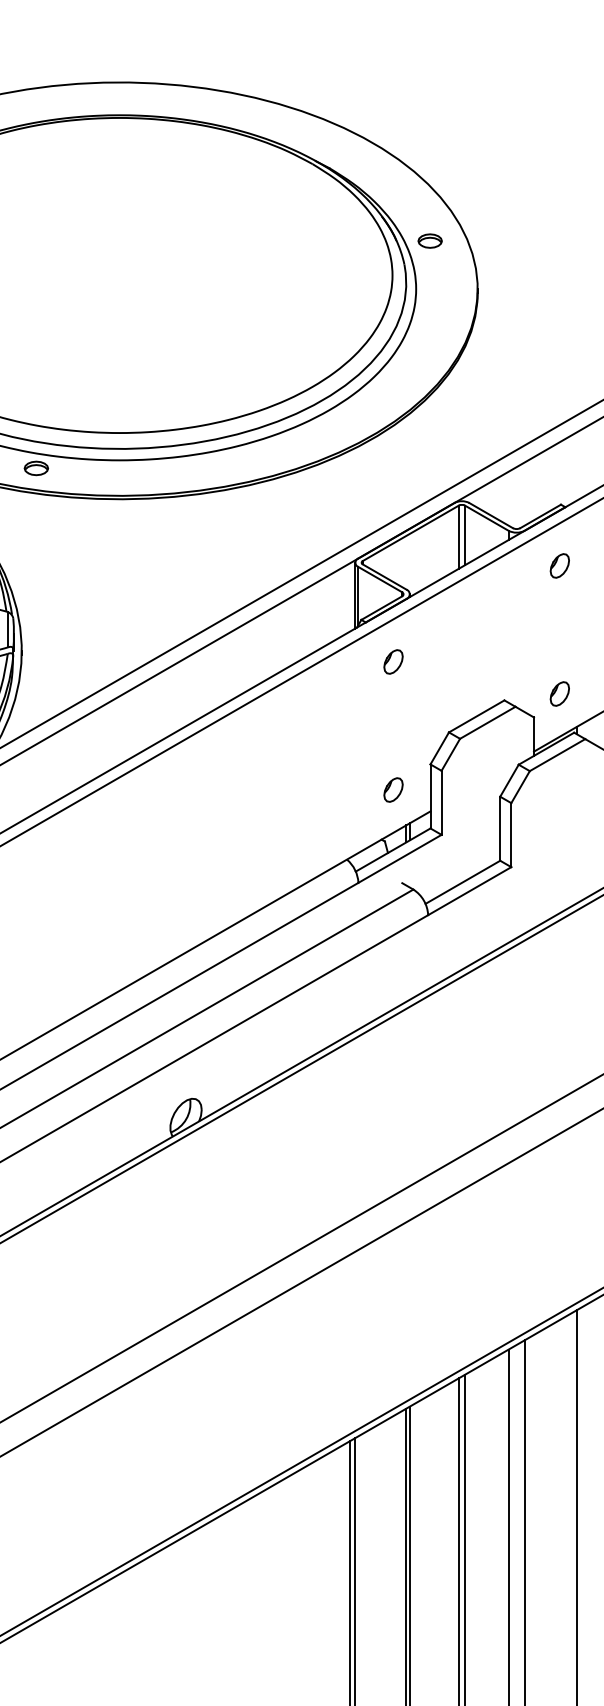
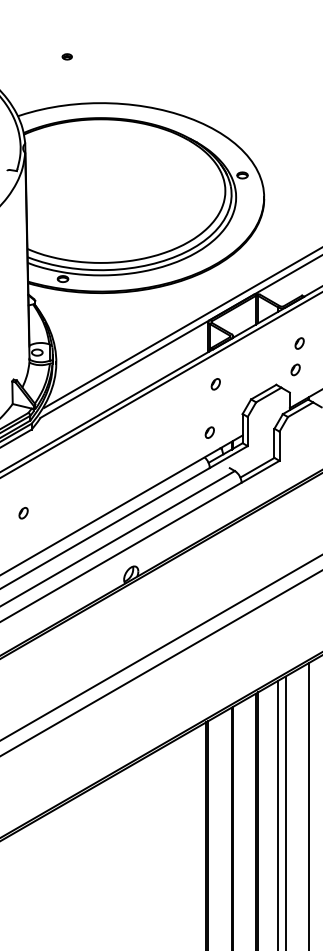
part: (559, 565) -> (299, 343), moved
part: (392, 662) -> (215, 384), moved
part: (559, 693) -> (295, 369), moved
part: (392, 789) -> (209, 432), moved

